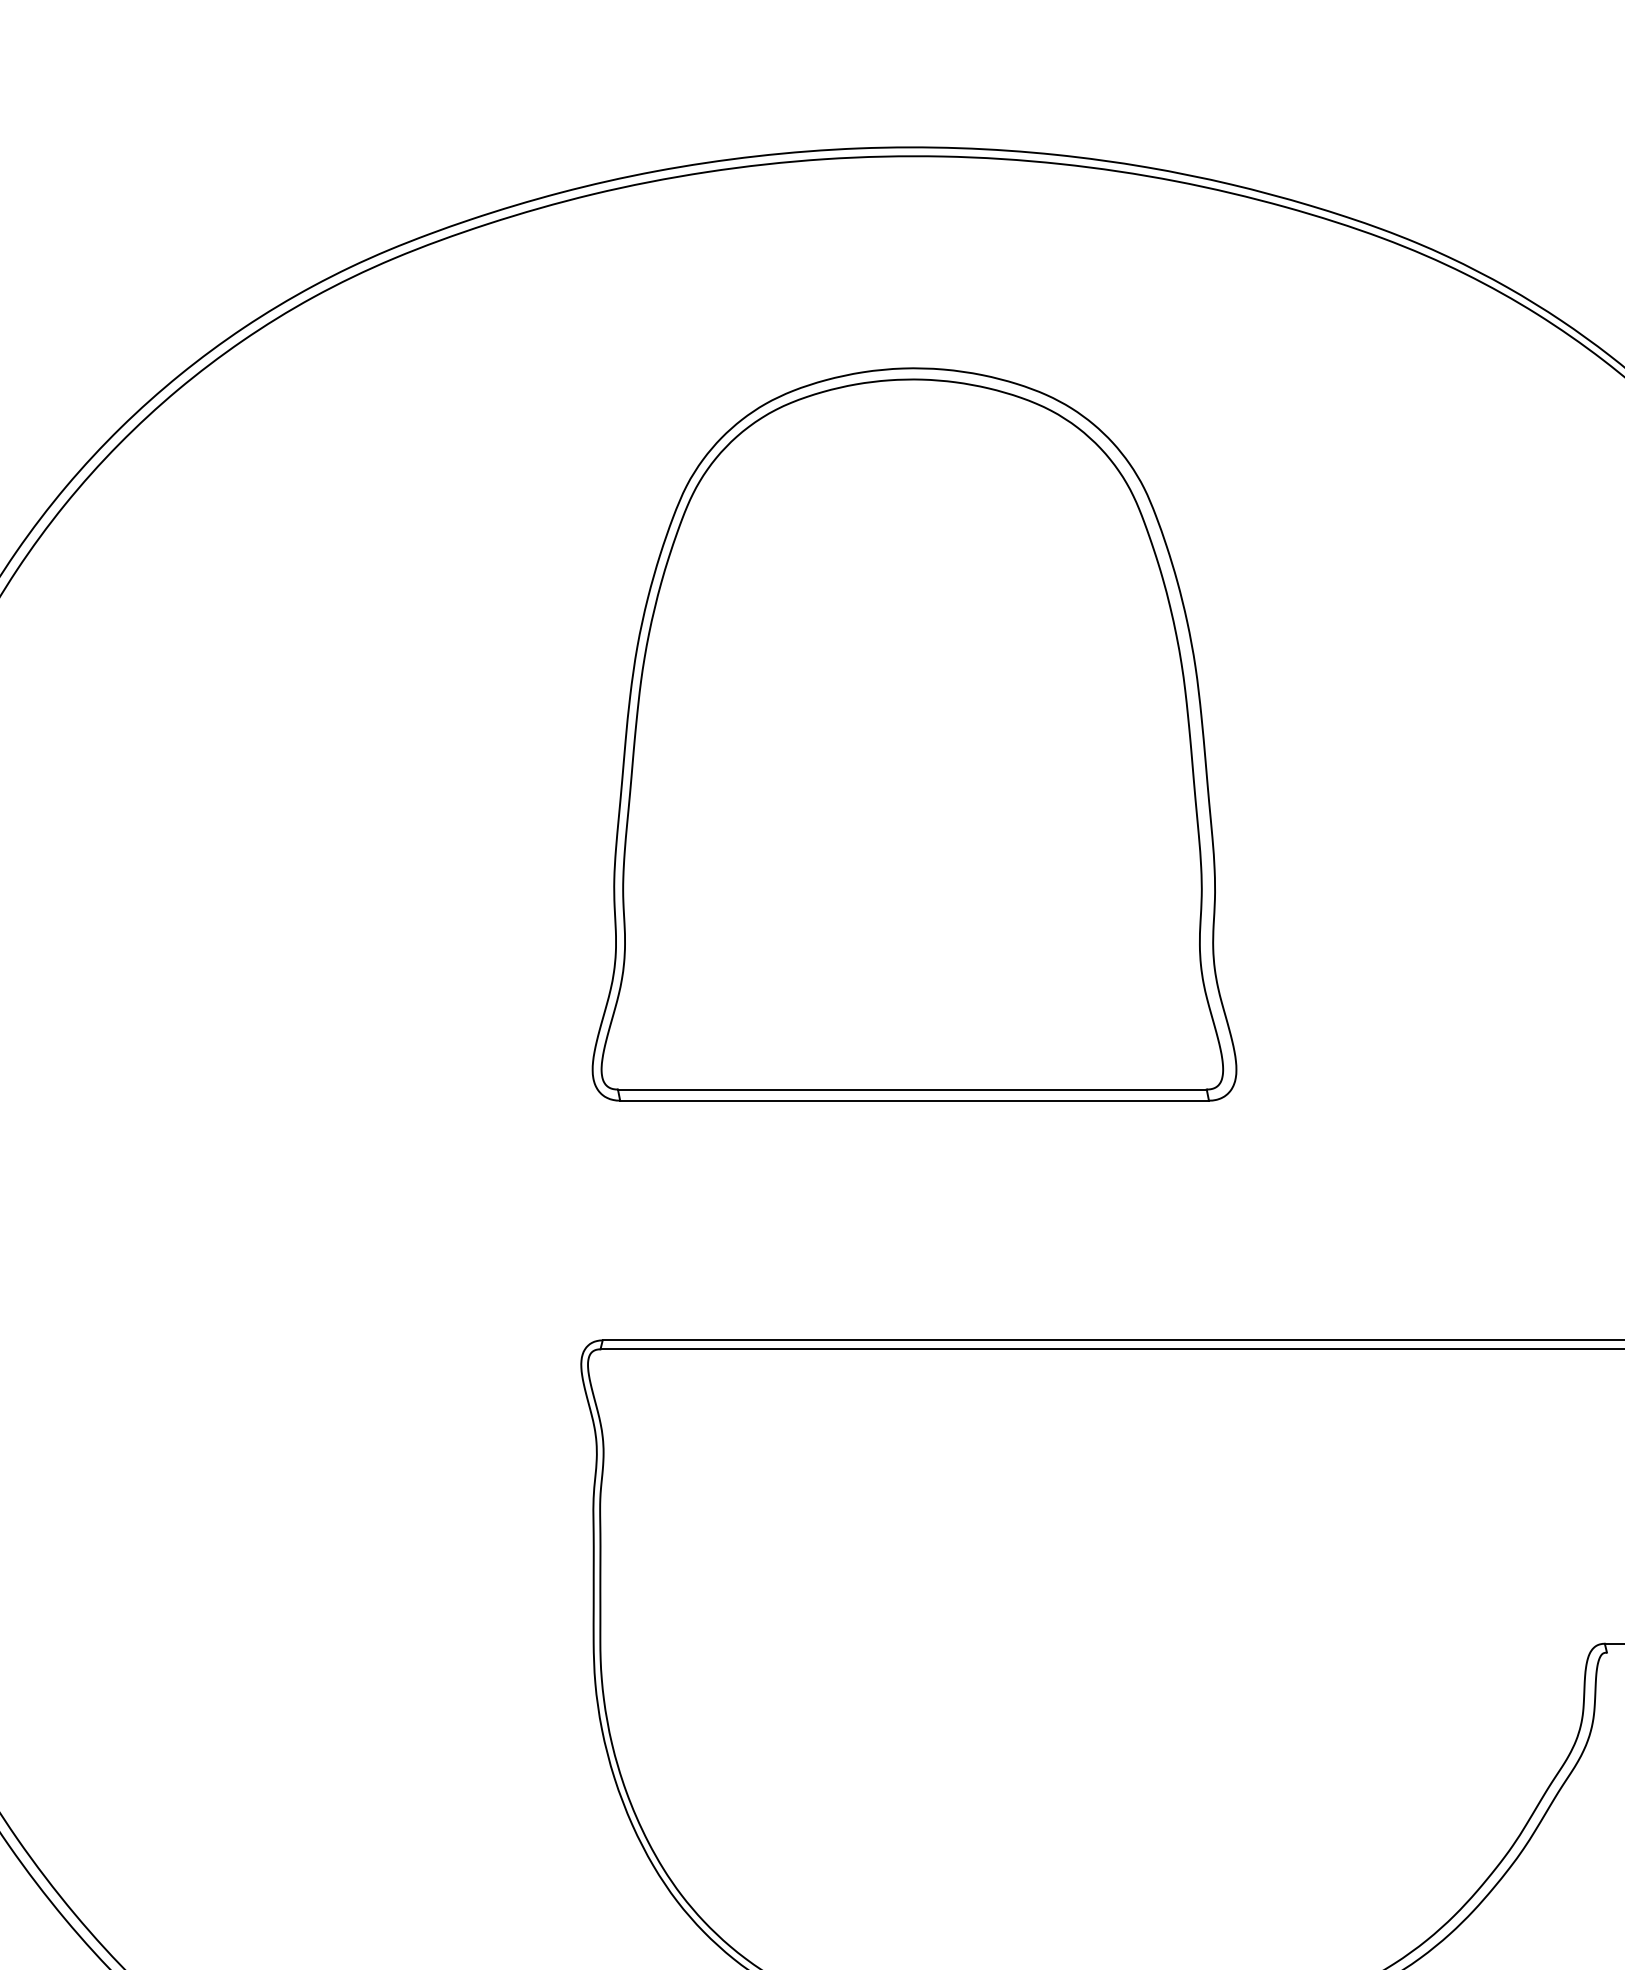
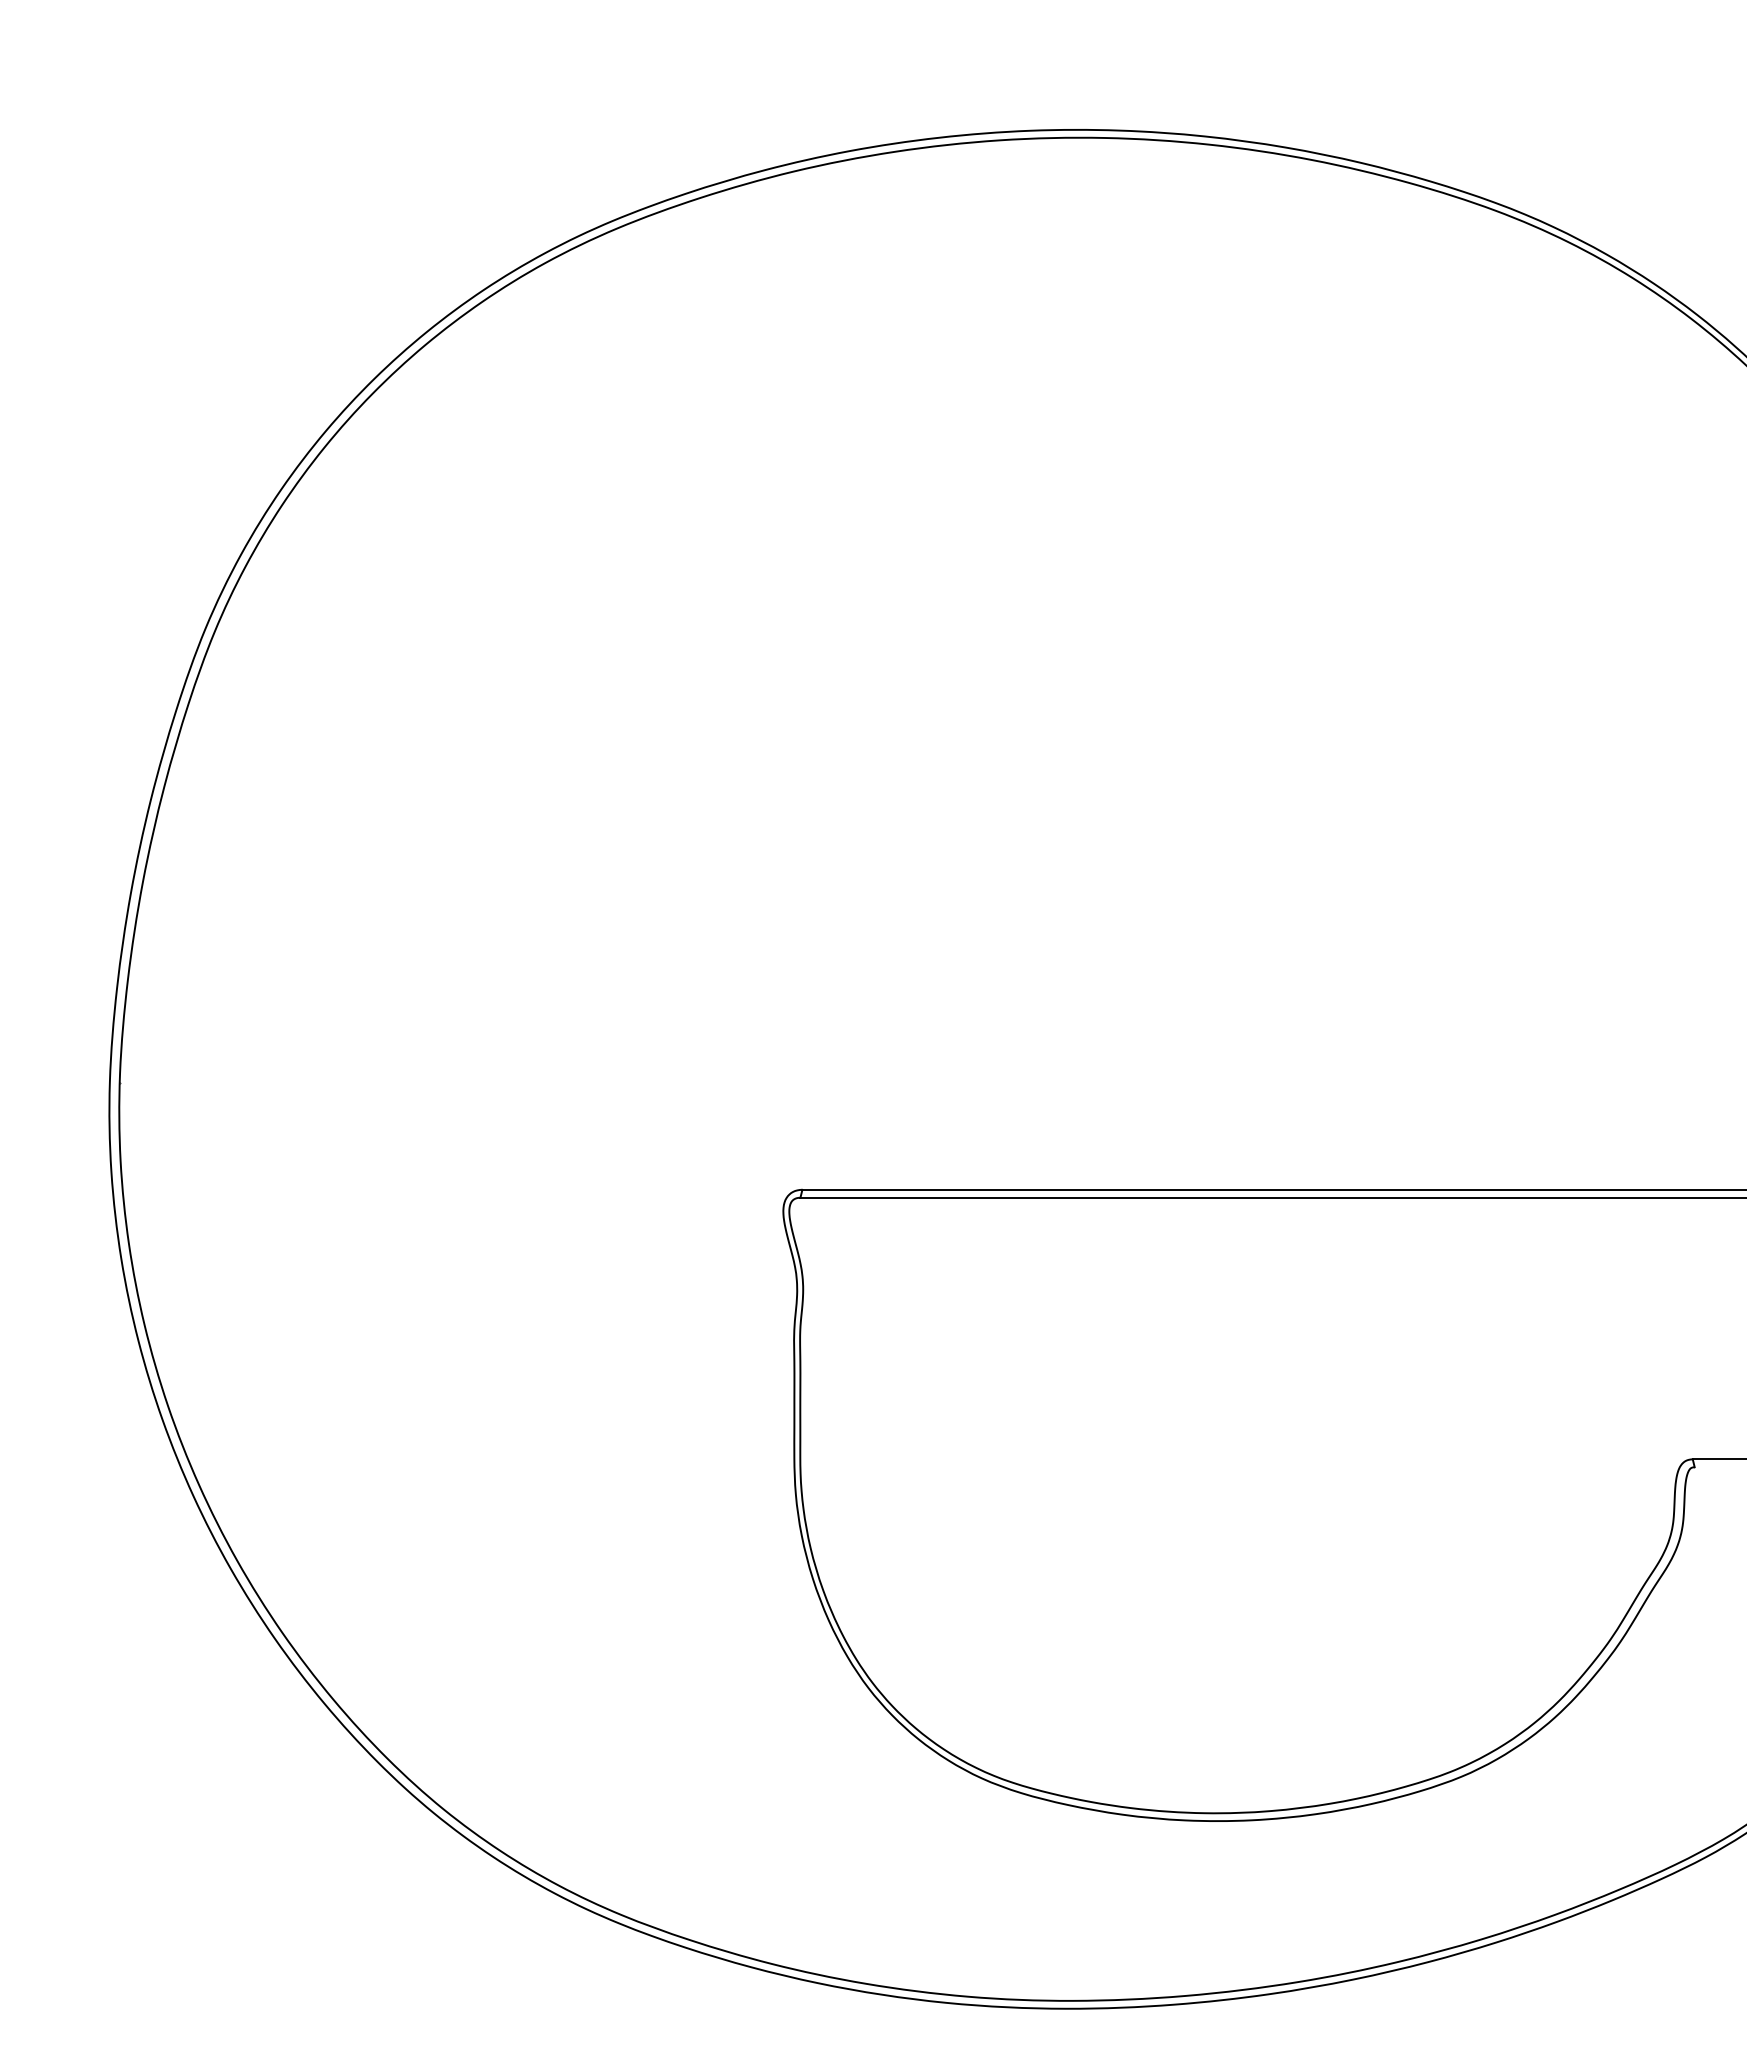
part: (914, 734) -> (1079, 651), removed

